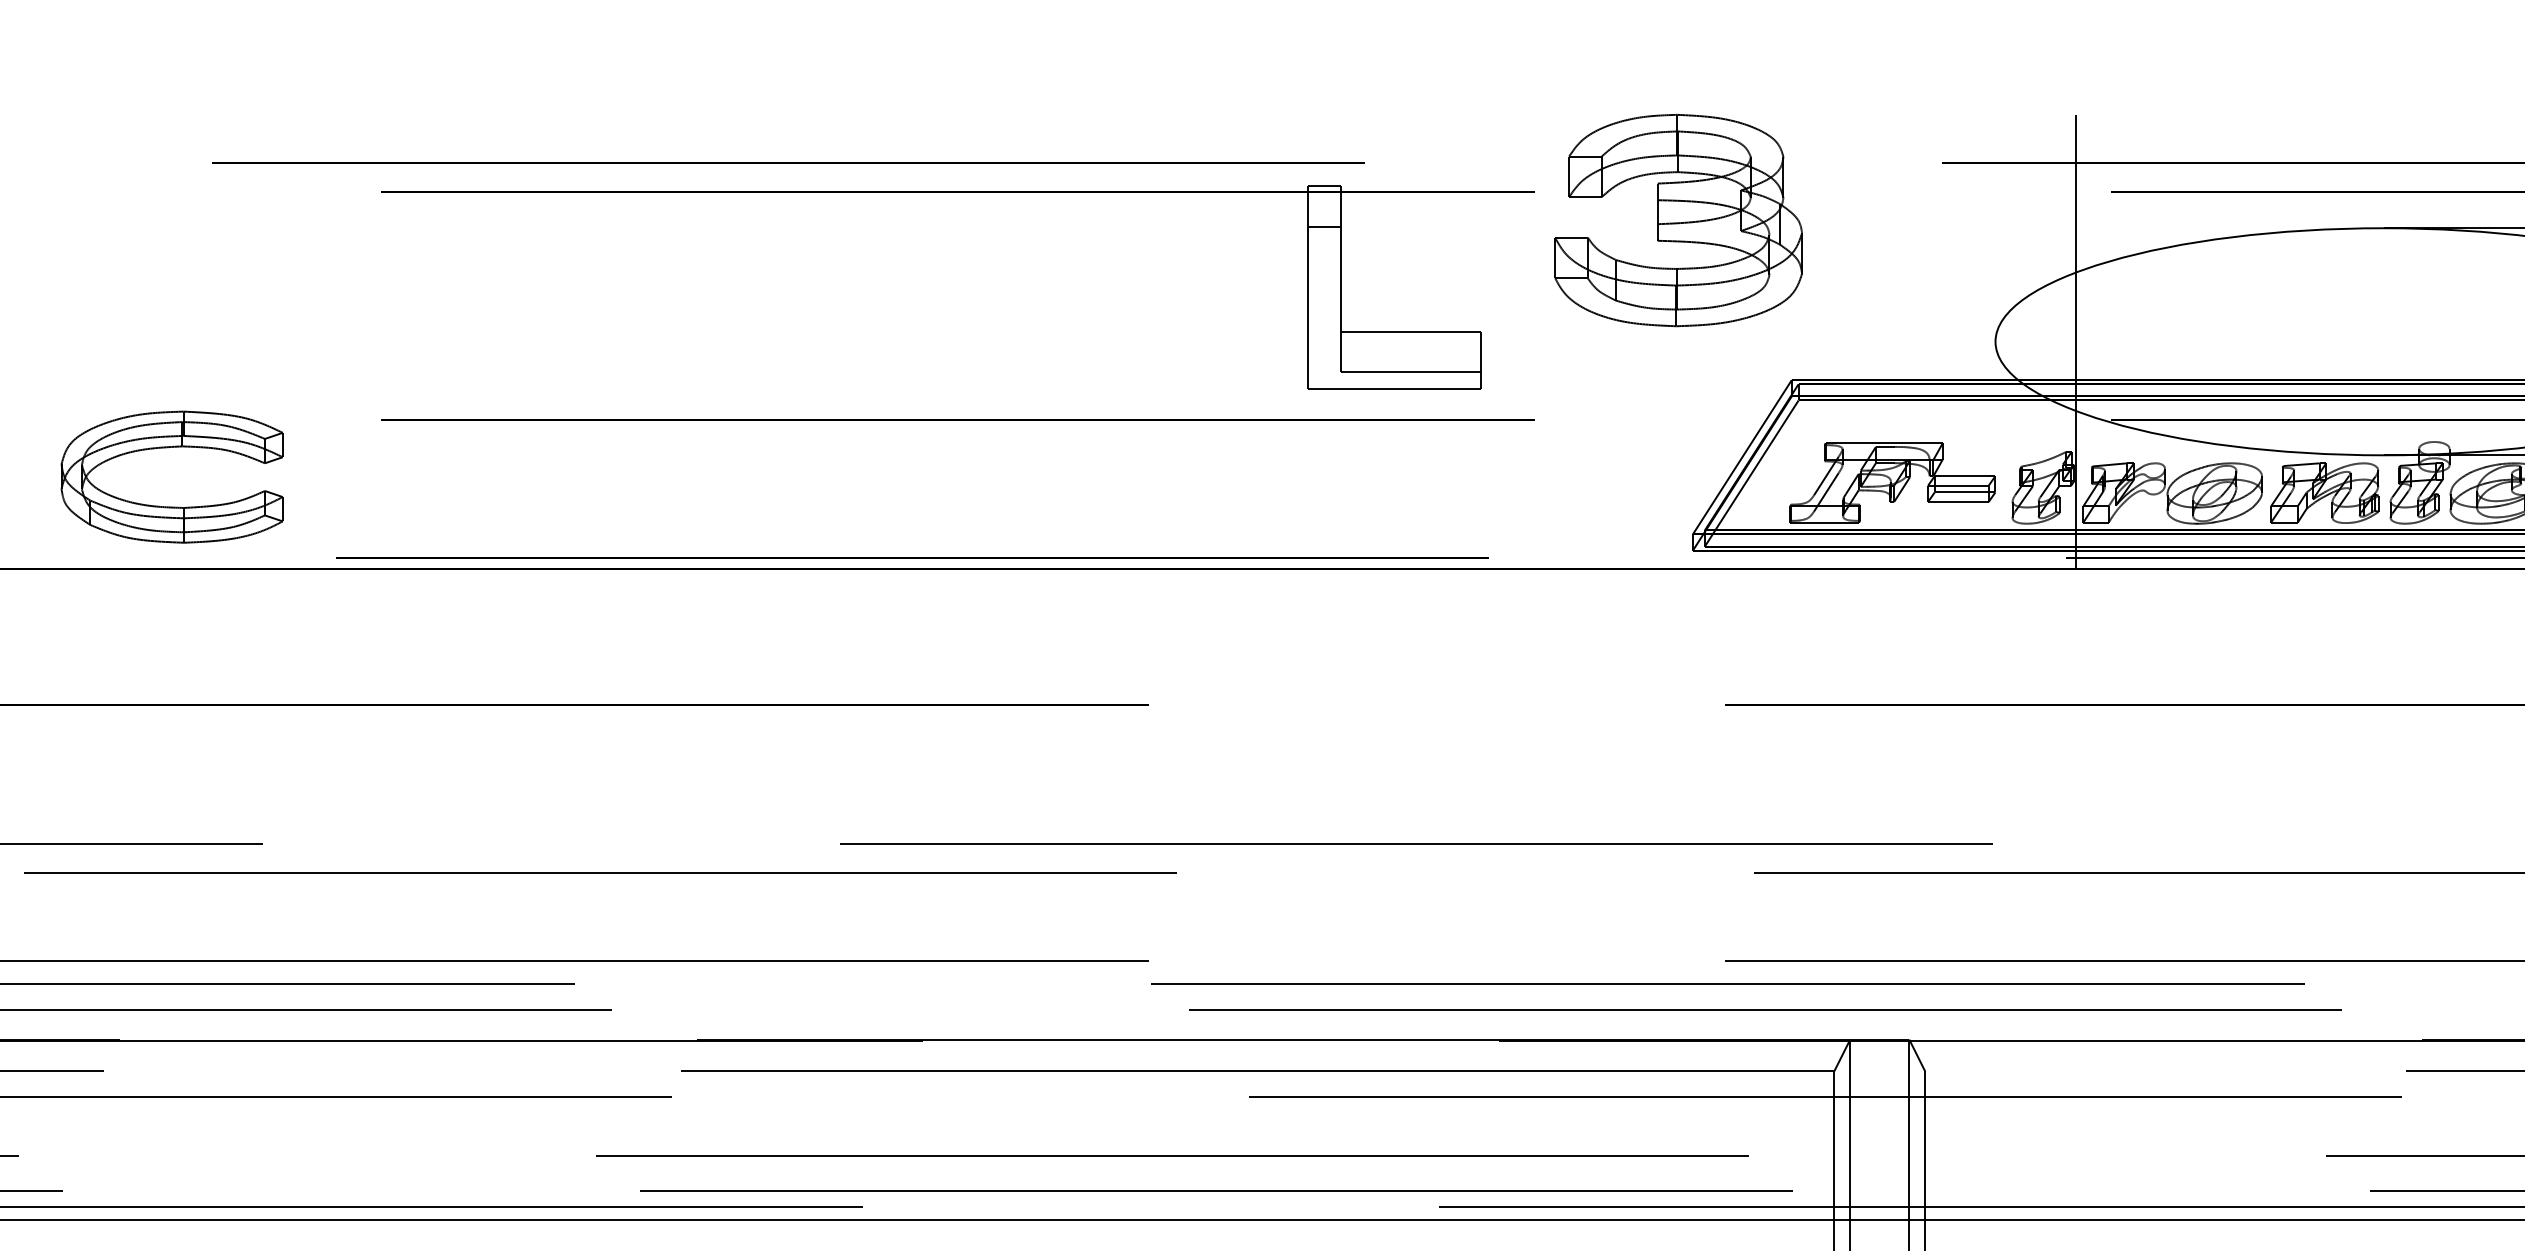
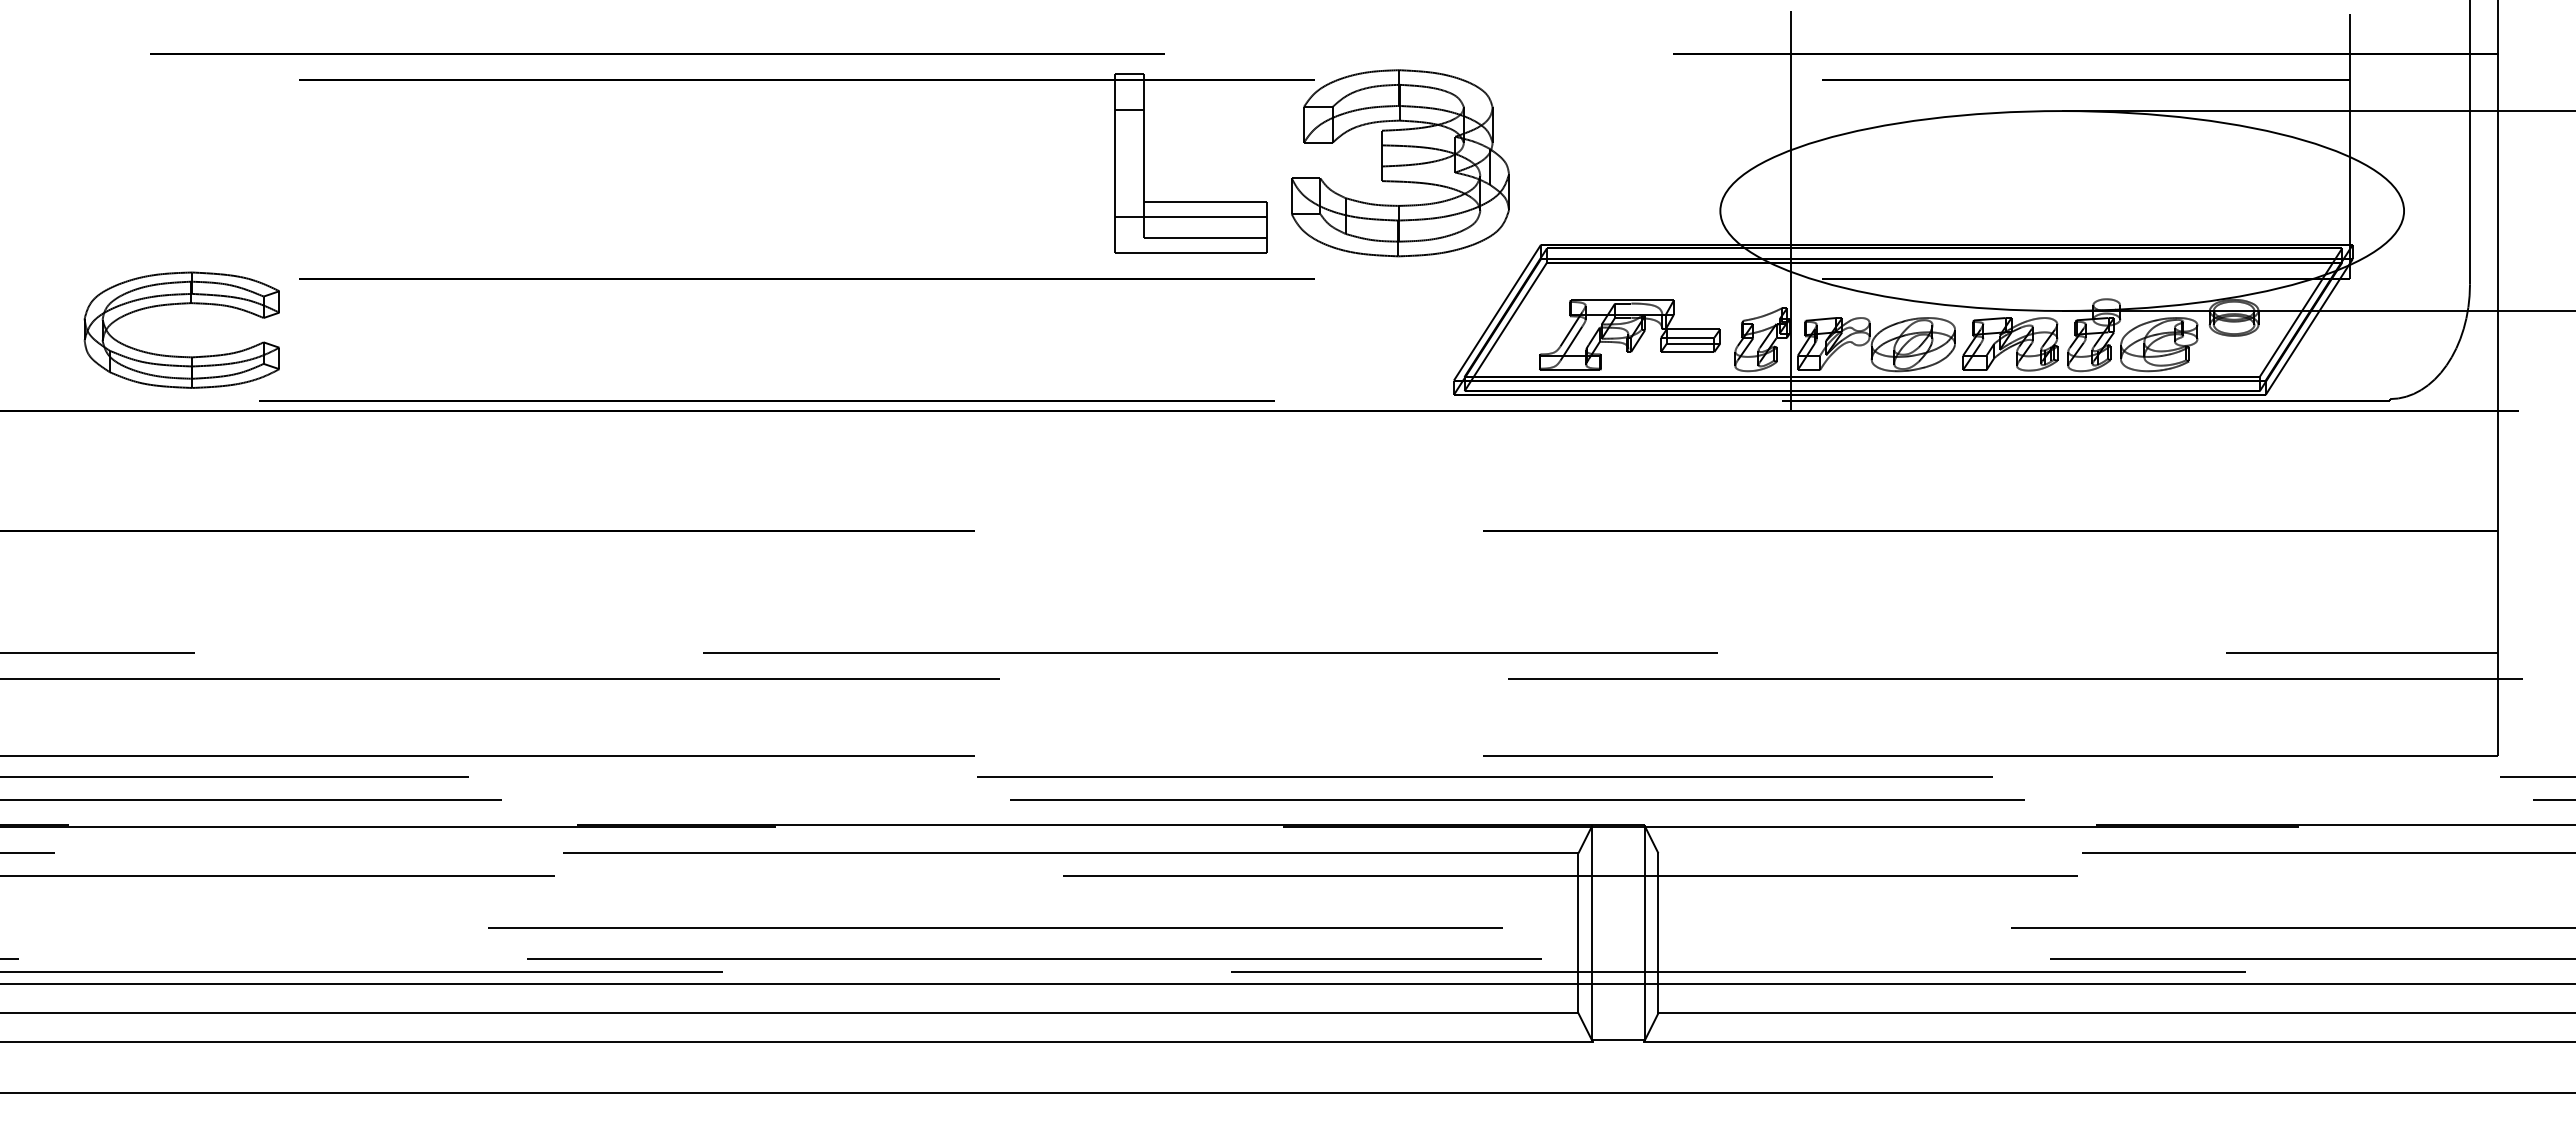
part: (1678, 220) -> (1400, 163), moved
line: (1394, 348) -> (1191, 216), added
part: (171, 447) -> (181, 304), moved

